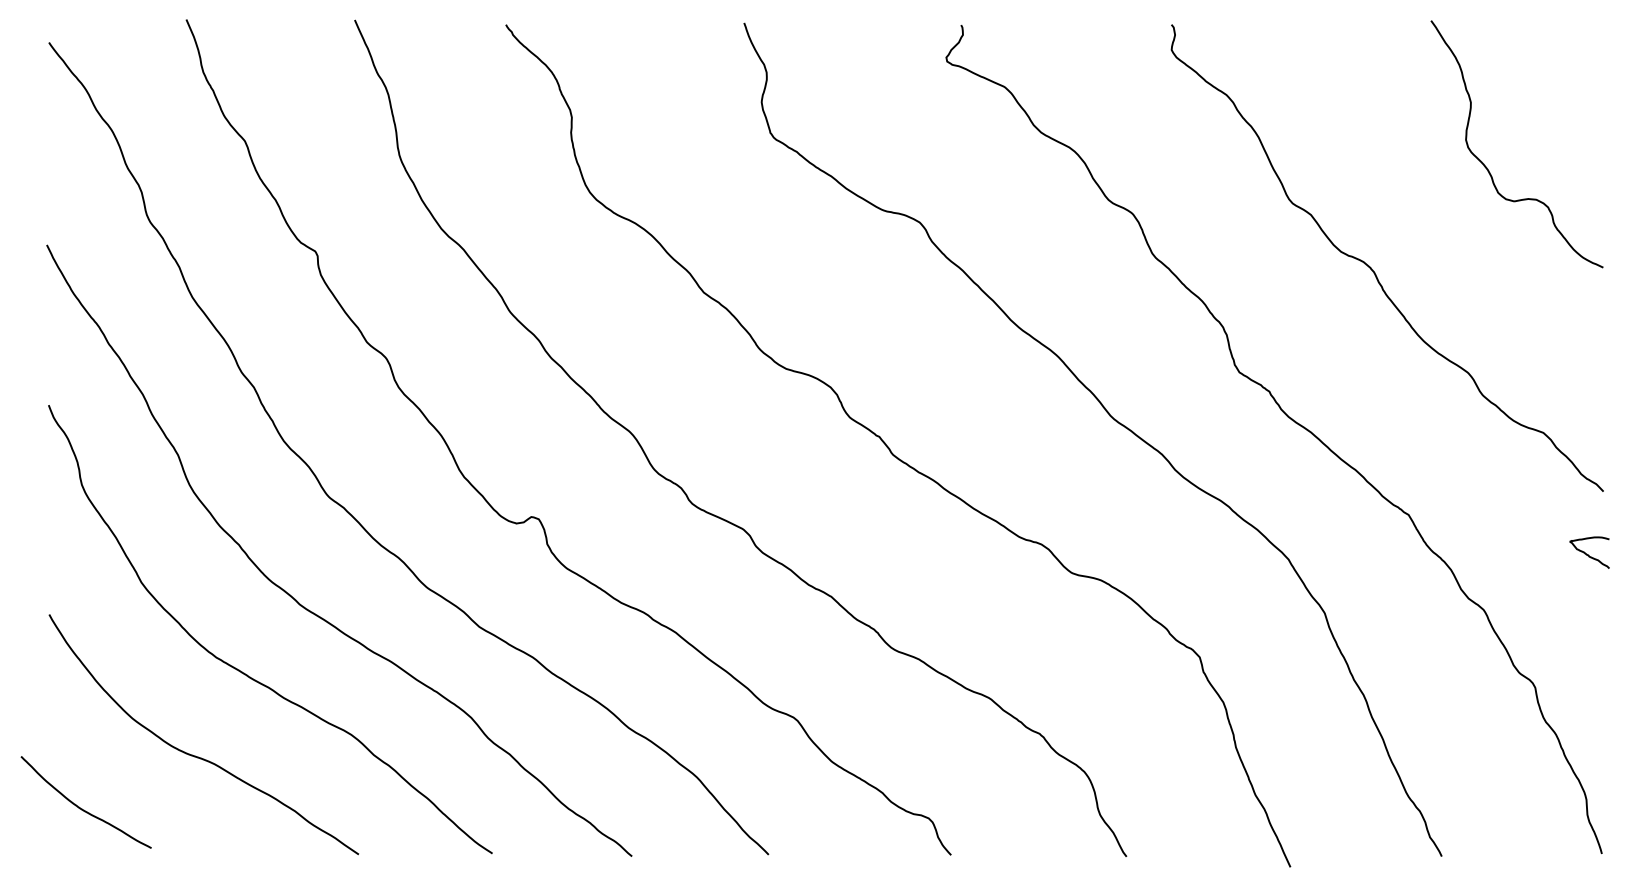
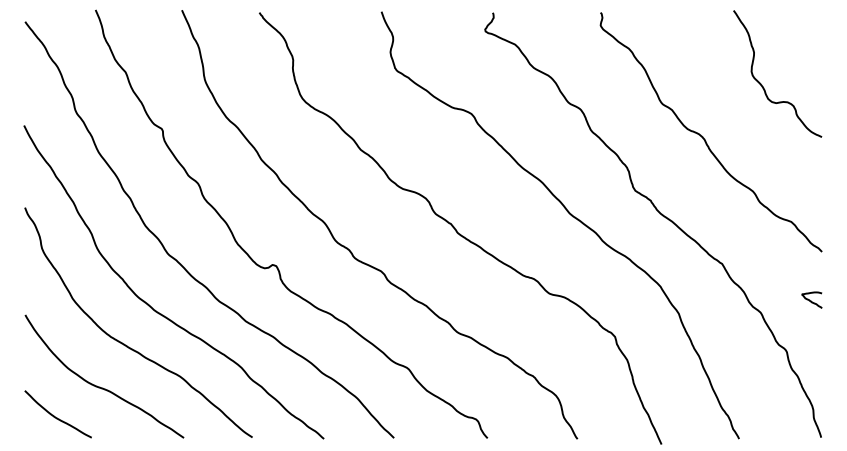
curve: (1588, 553) -> (811, 300), moved
curve: (80, 806) -> (55, 416), moved

